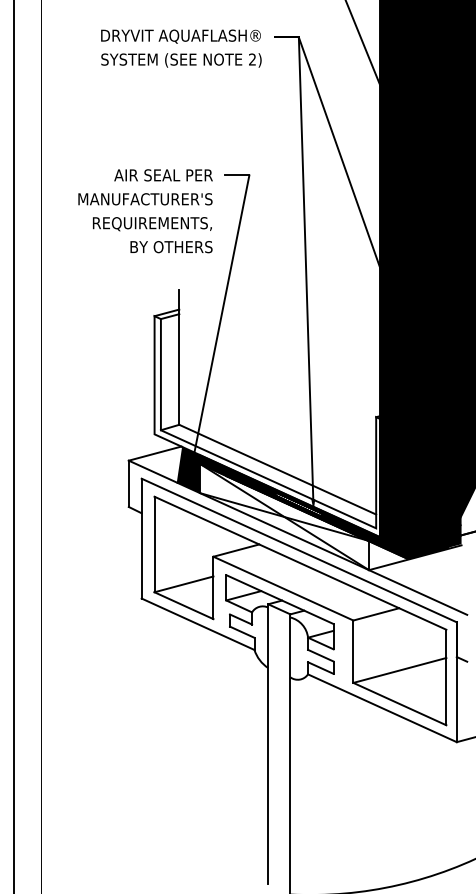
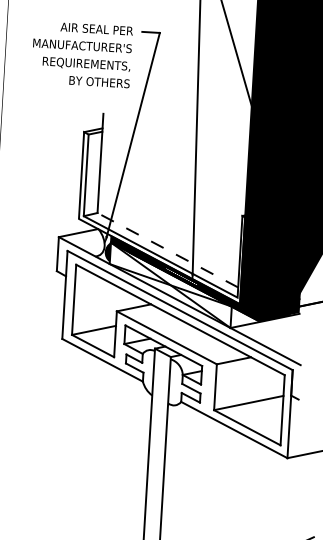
fill: (194, 469) -> (106, 246), removed
line: (277, 469) -> (167, 250), solid -> dashed

